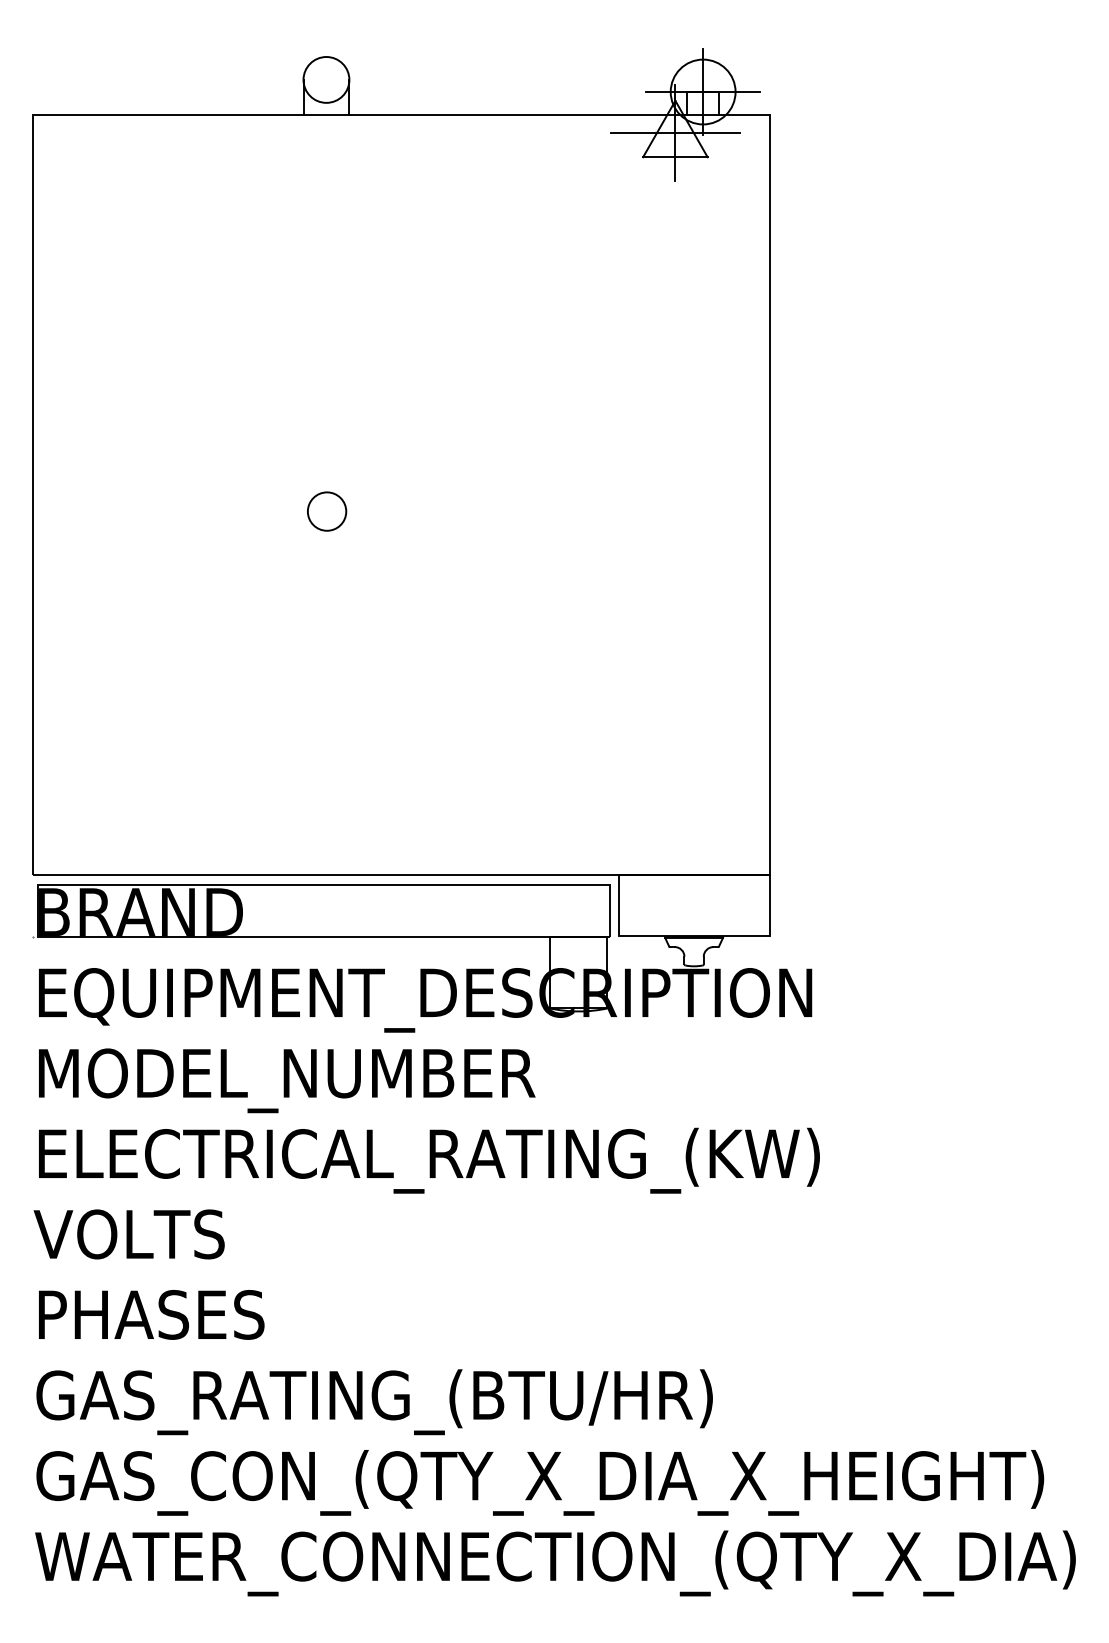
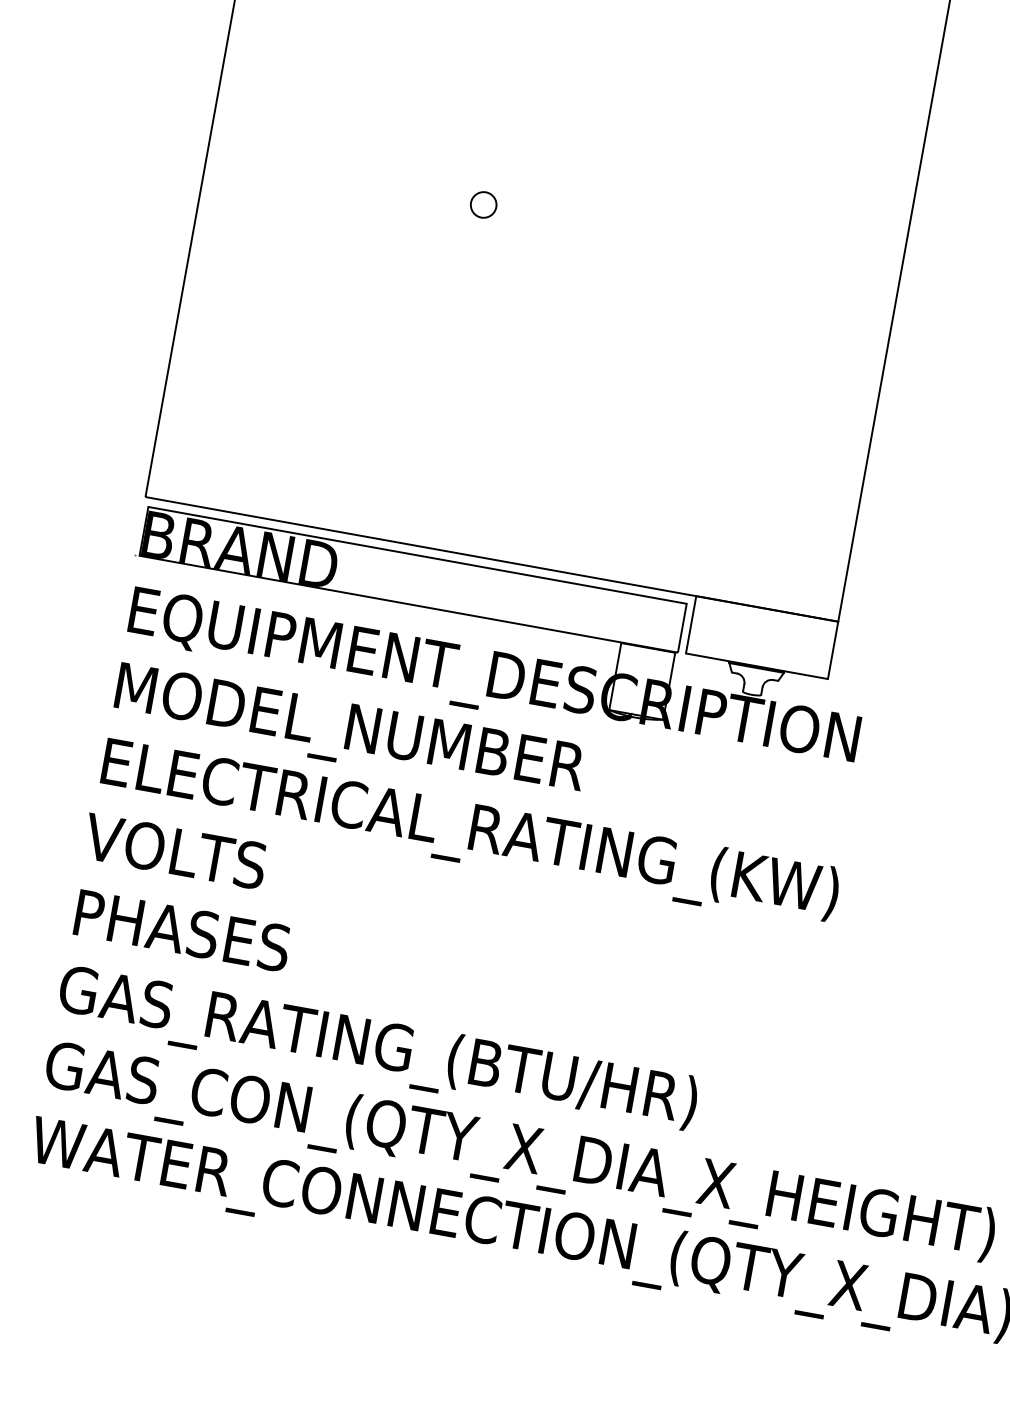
circle: (327, 511) -> (483, 204), size x0.7

